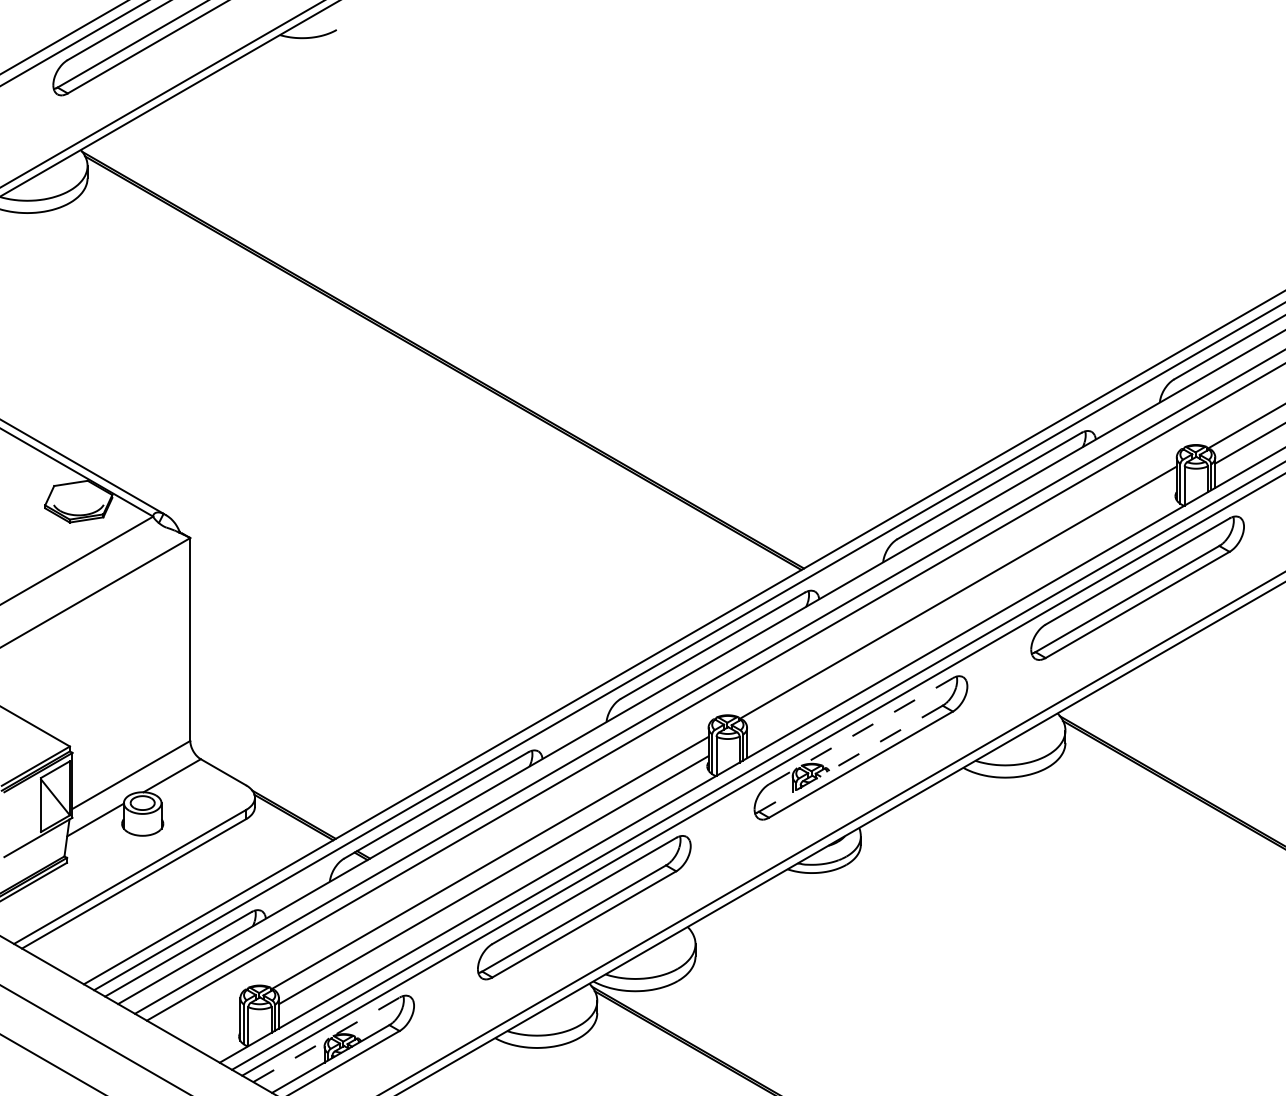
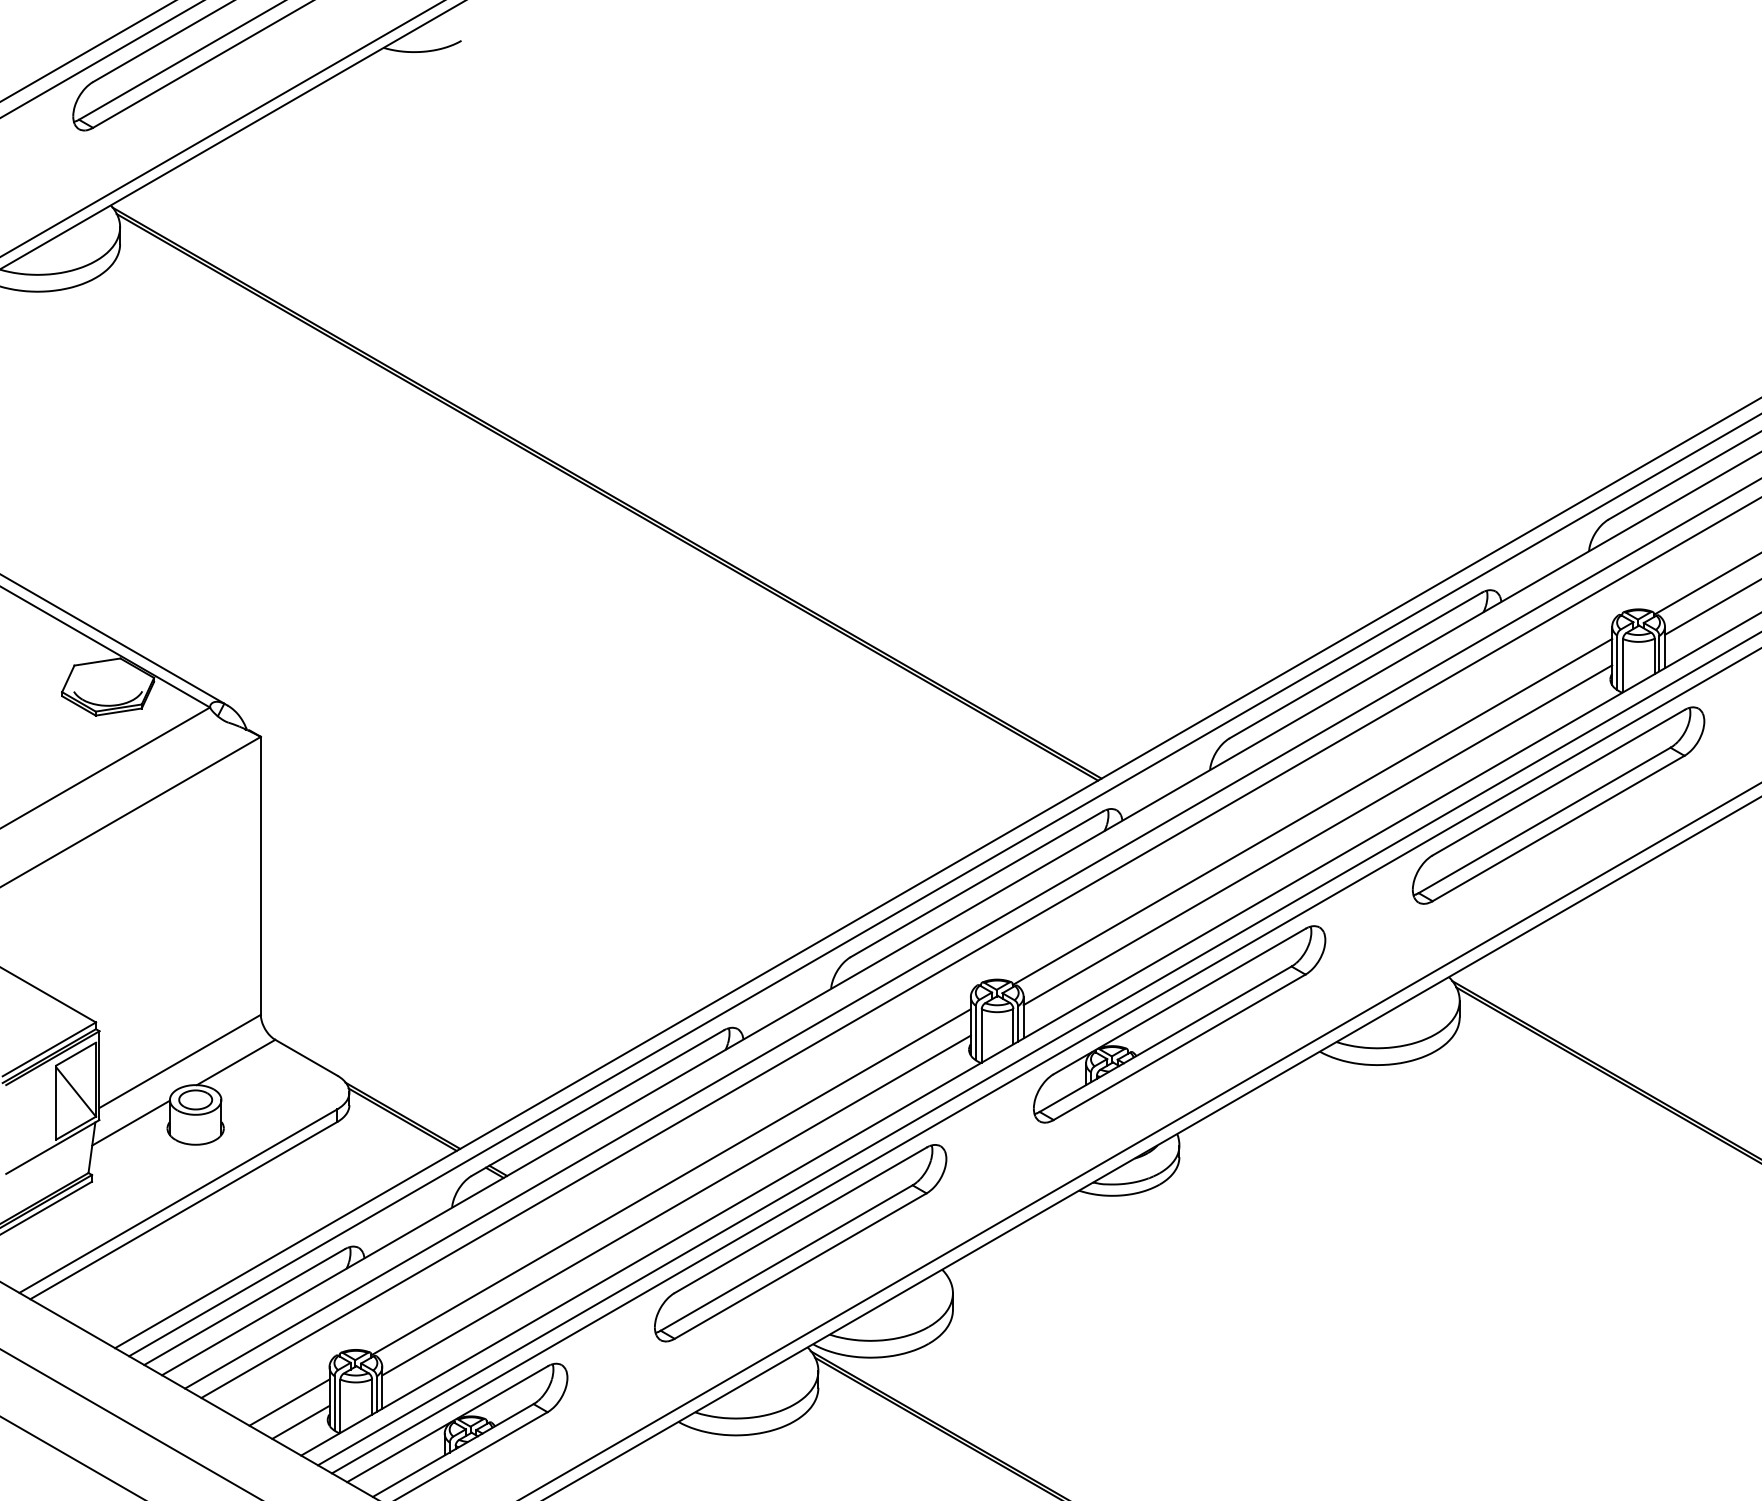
line: (961, 610) -> (1317, 835), added
line: (861, 731) -> (1180, 1001), dashed -> solid
line: (850, 758) -> (1165, 1039), dashed -> solid
line: (211, 1023) -> (289, 1402), added
line: (219, 1037) -> (300, 1421), added
line: (326, 1040) -> (447, 1424), dashed -> solid

